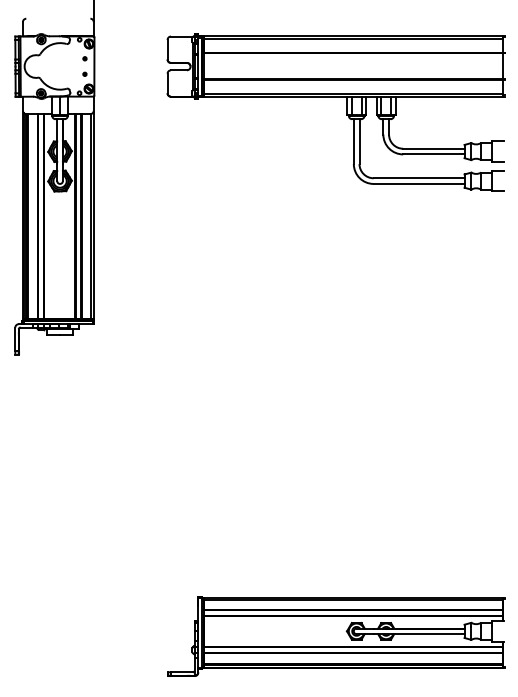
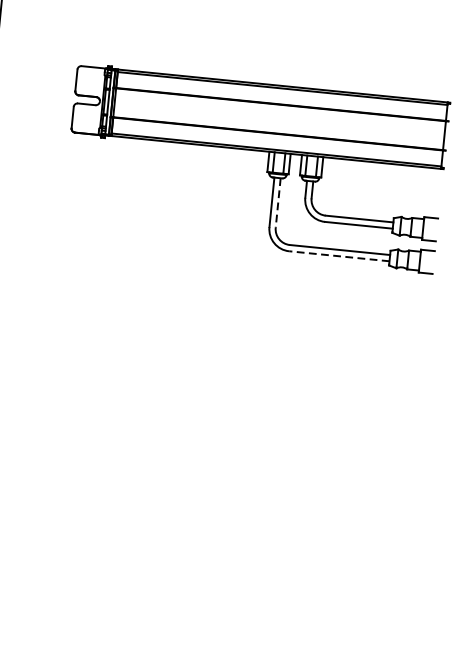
line: (359, 142) -> (278, 203), solid -> dashed
line: (418, 183) -> (338, 255), solid -> dashed

